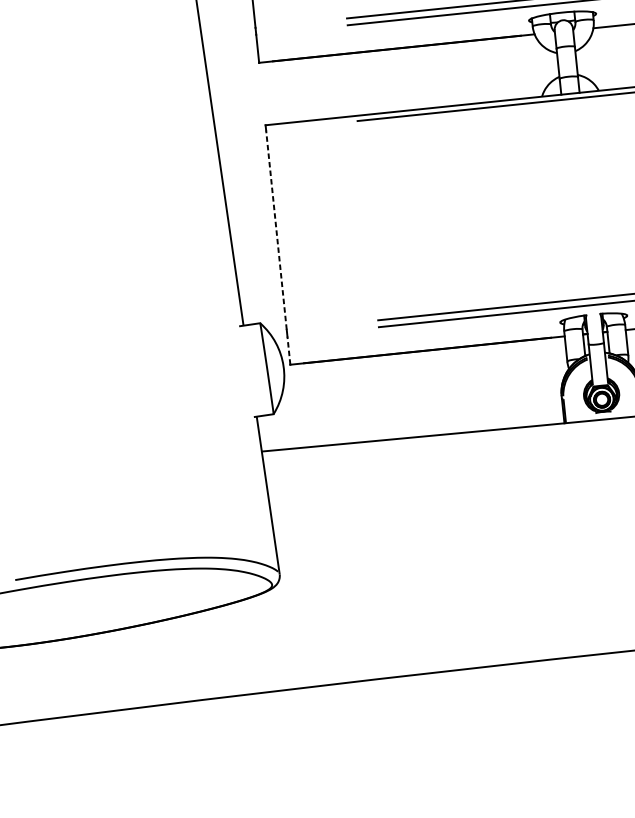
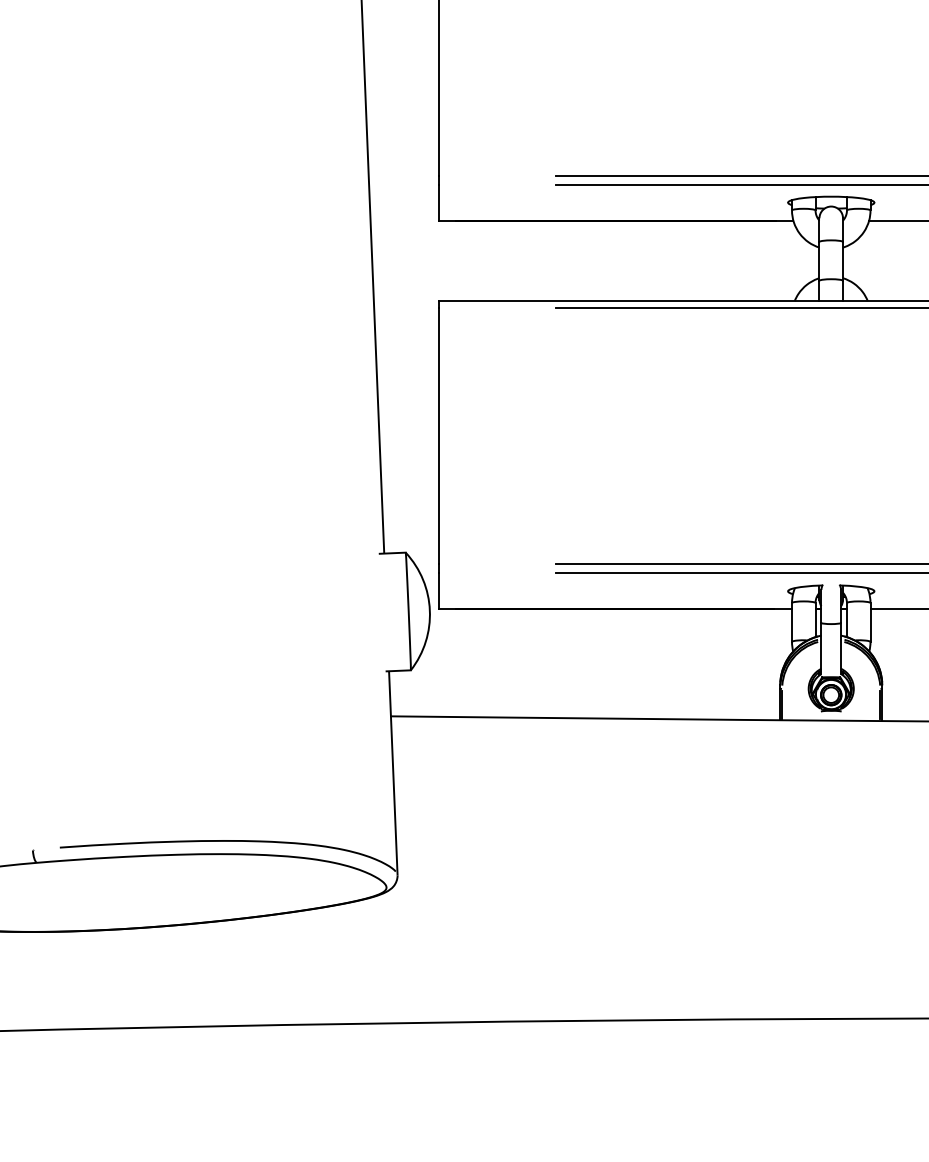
line: (276, 229) -> (438, 435), dashed -> solid
line: (288, 349) -> (438, 590), dashed -> solid

